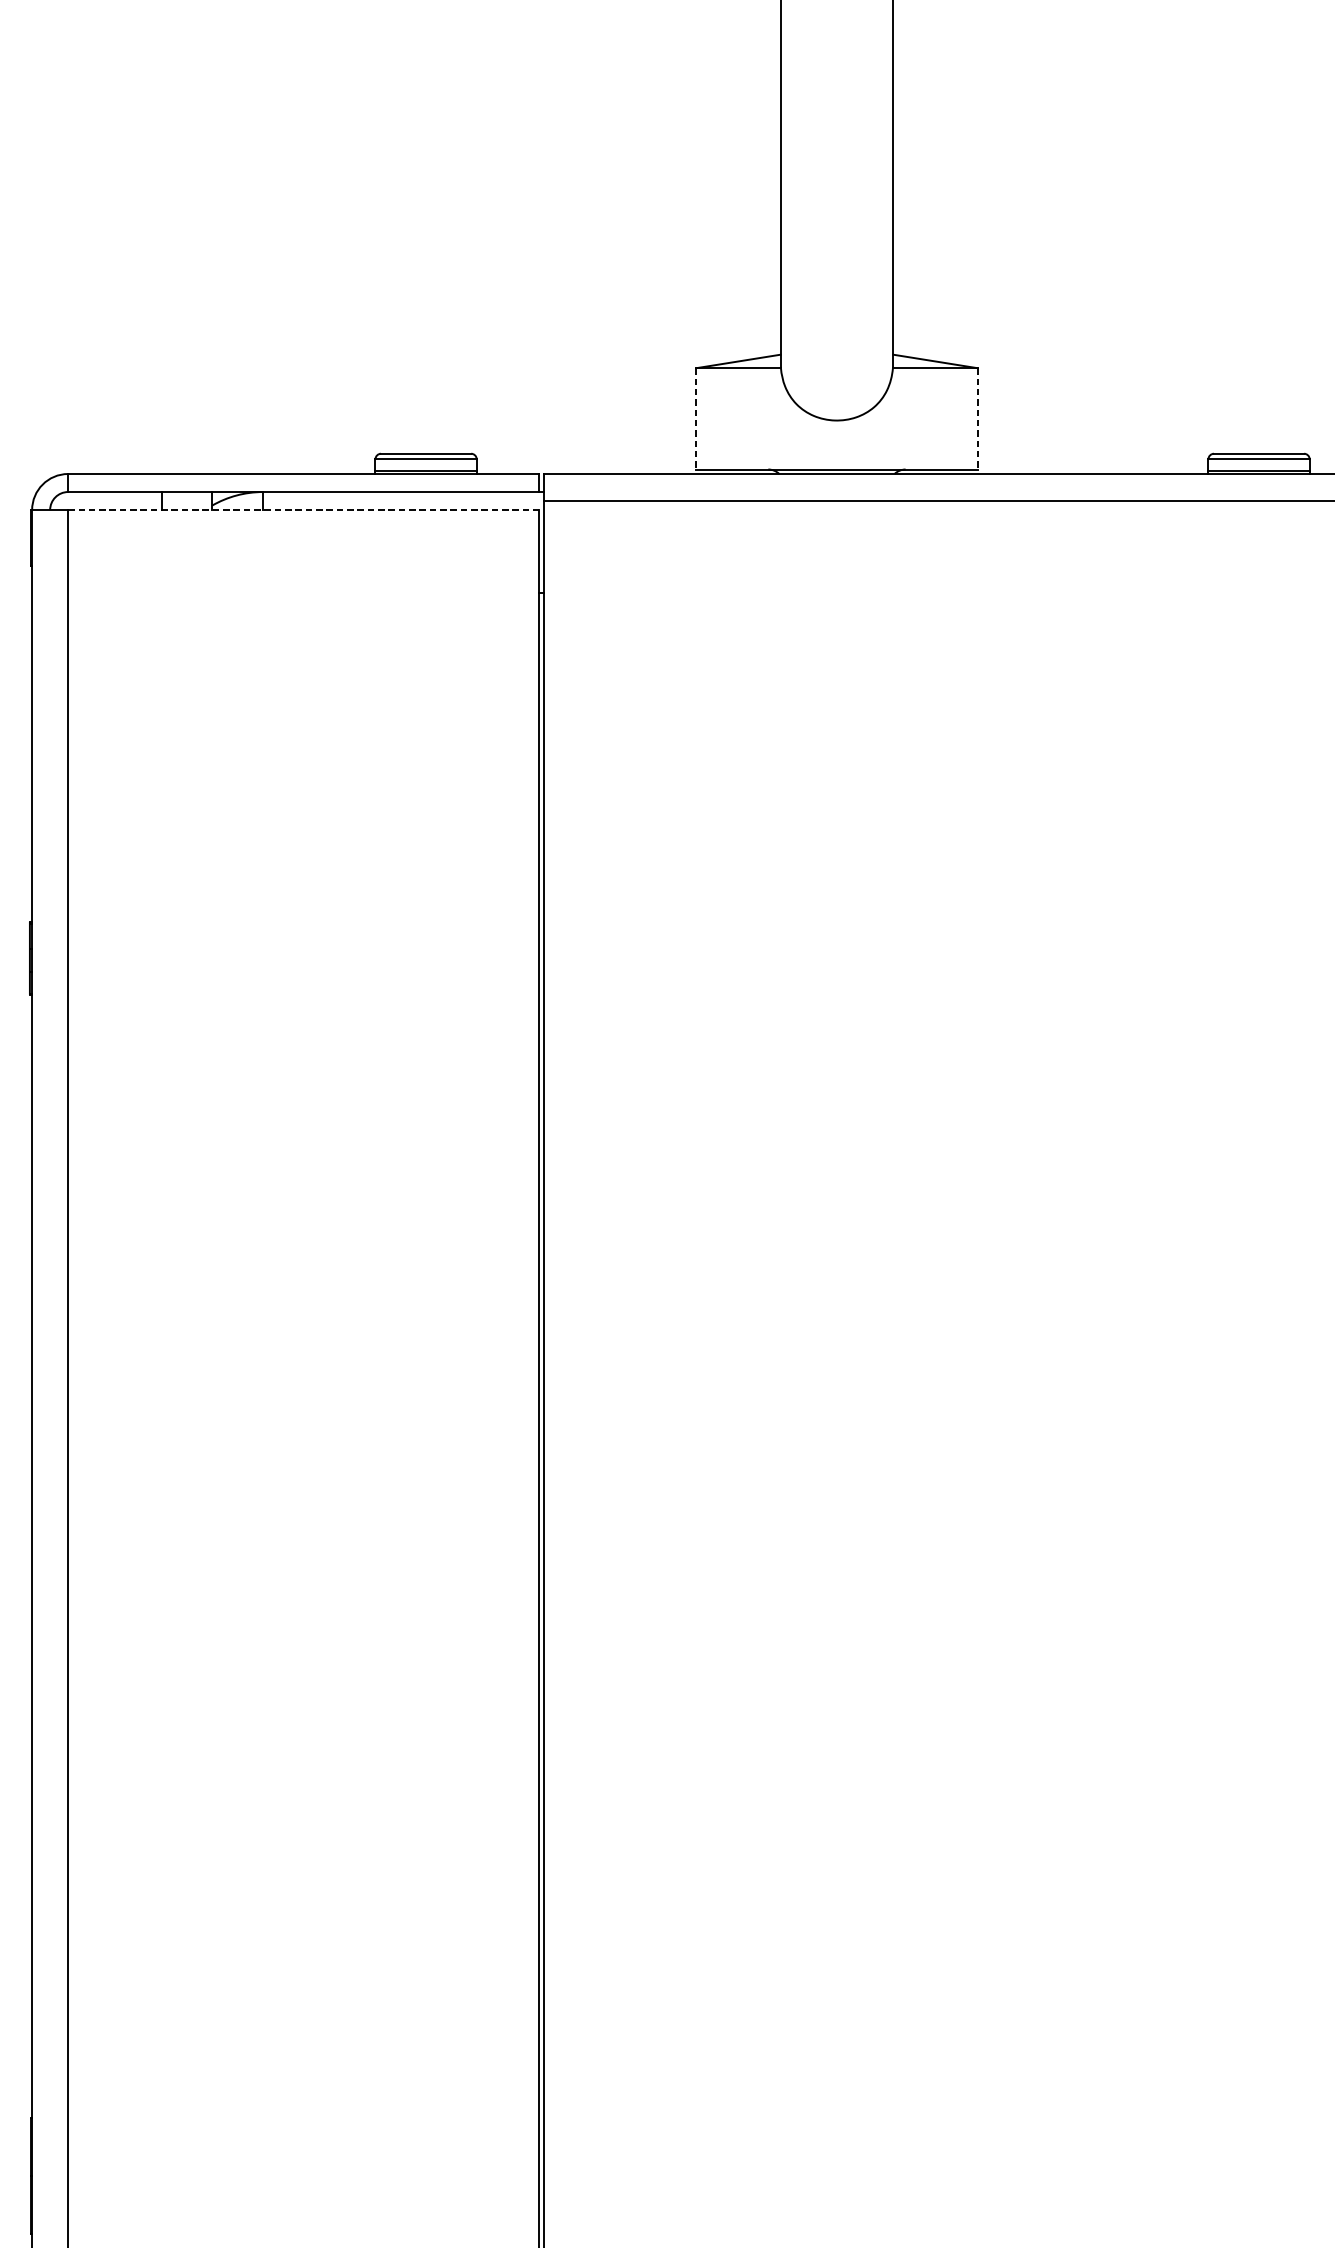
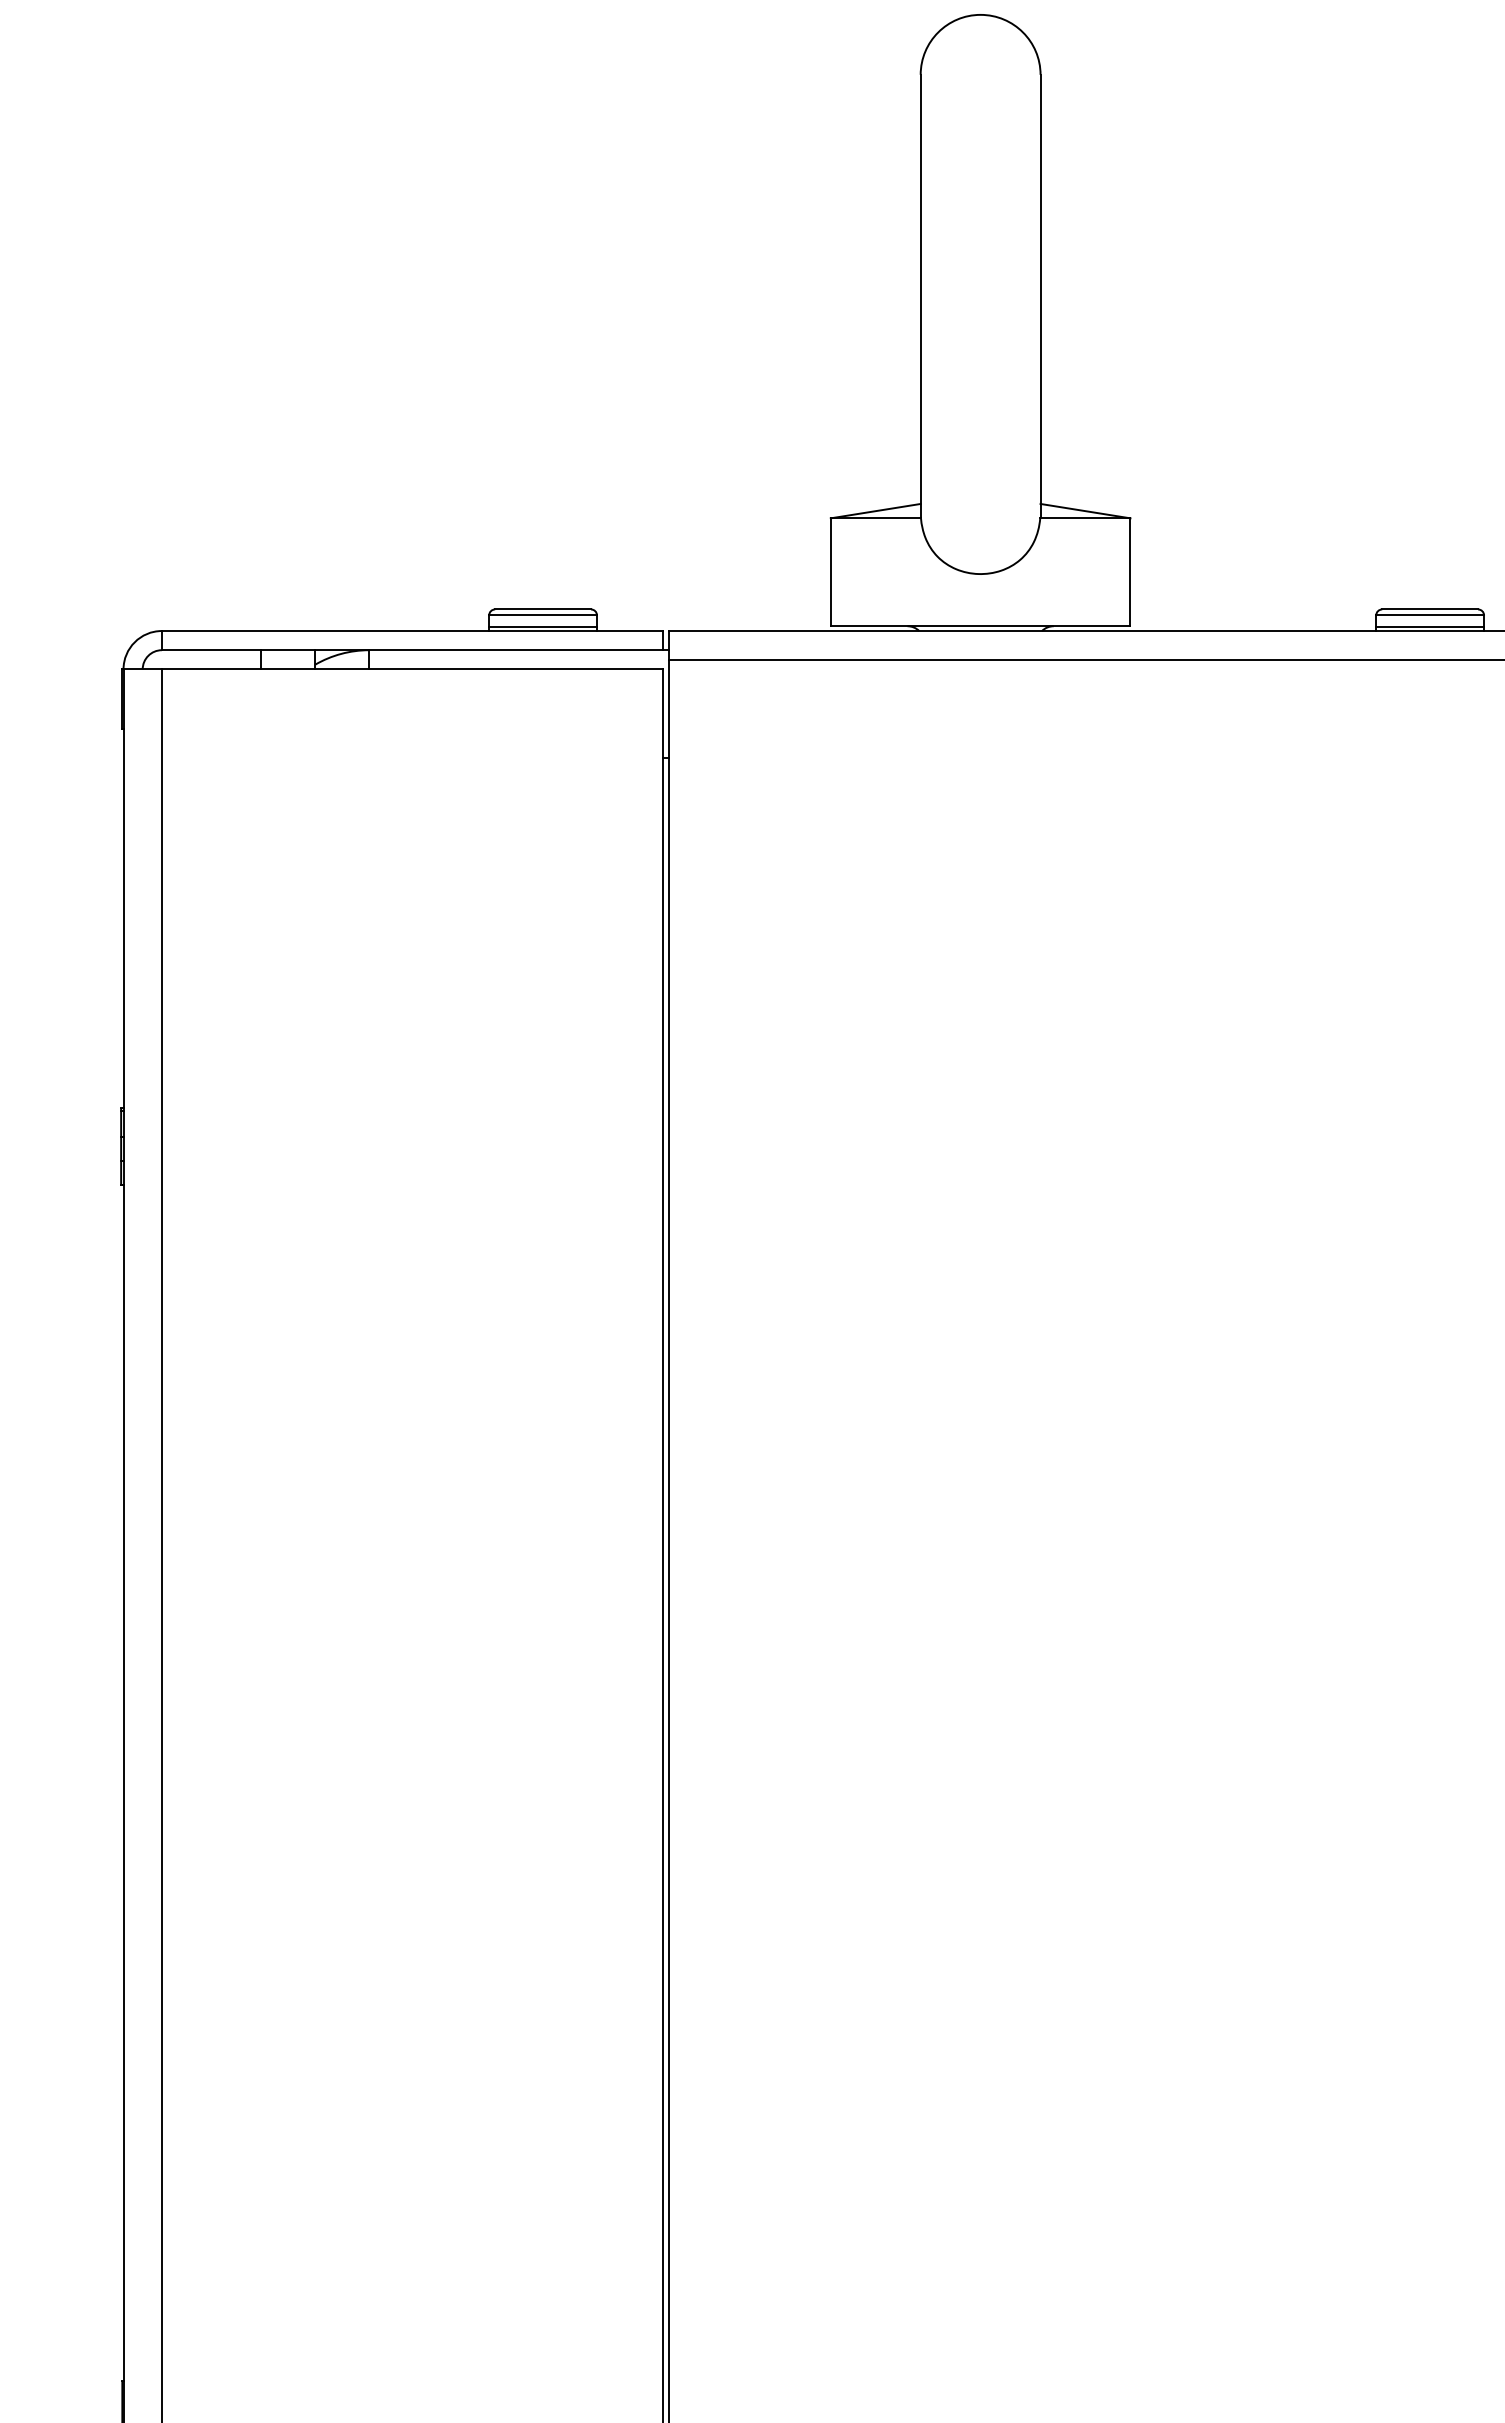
line: (695, 419) -> (830, 572), dashed -> solid
line: (977, 419) -> (1130, 572), dashed -> solid
line: (303, 510) -> (412, 669), dashed -> solid

